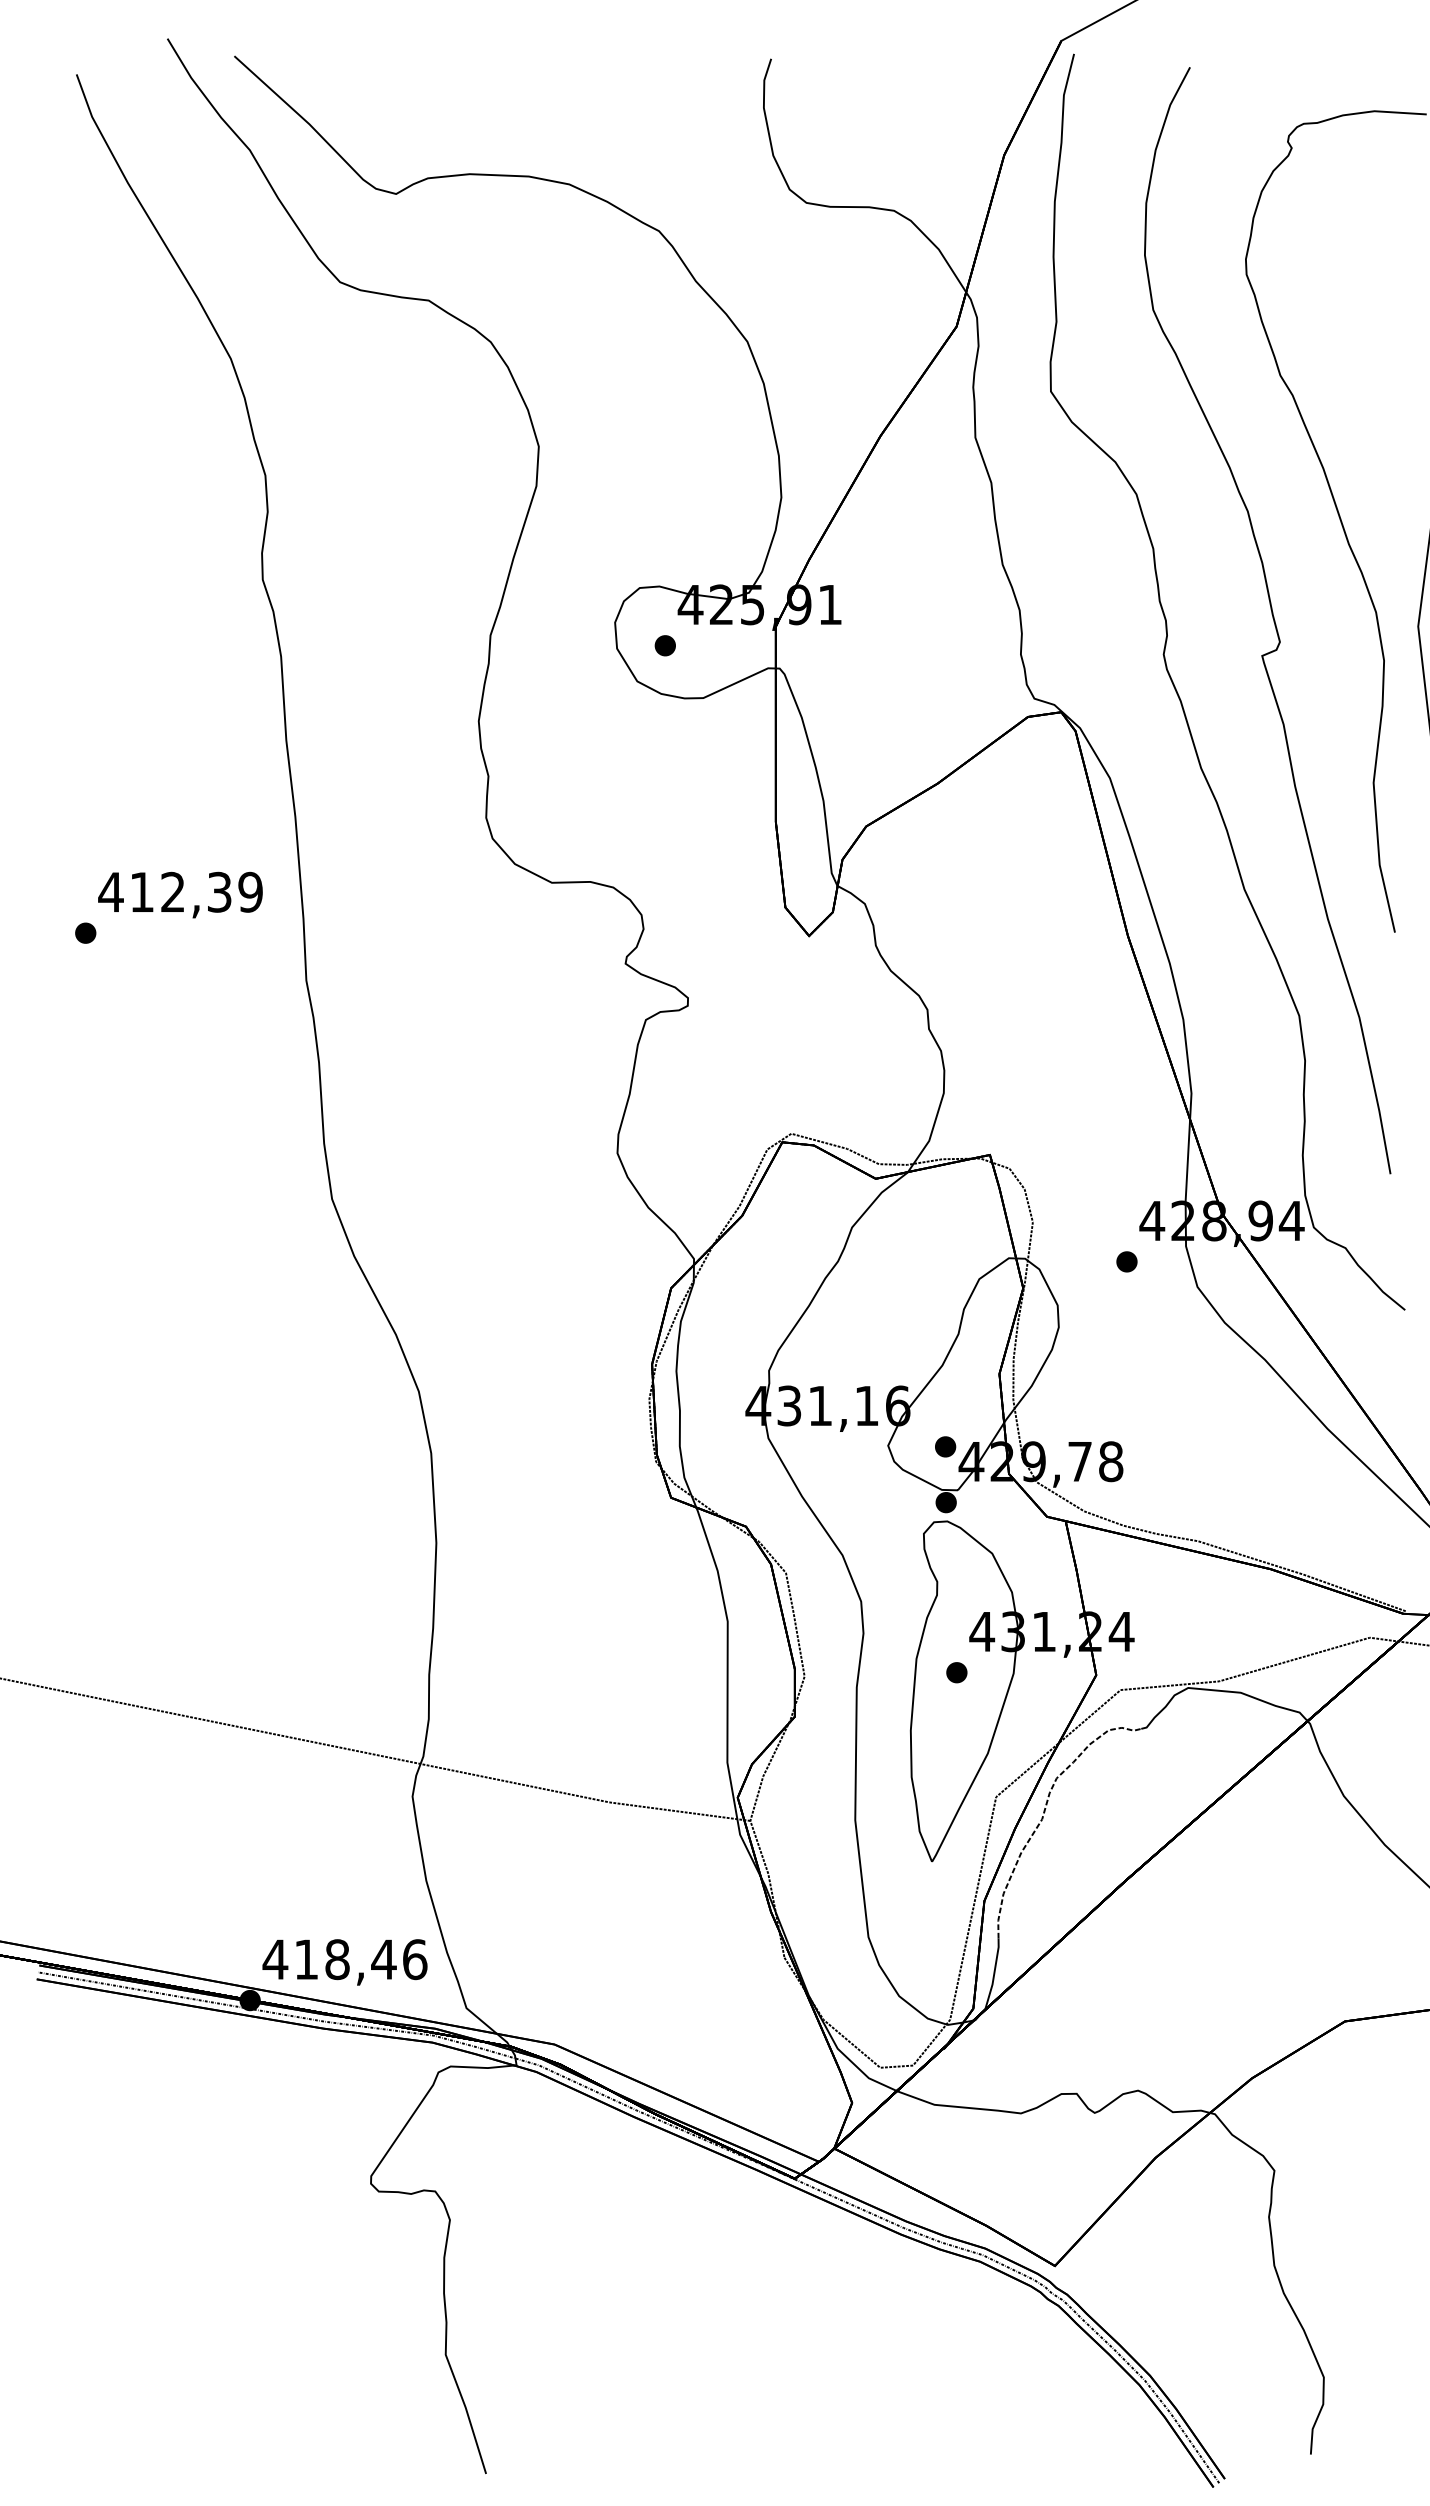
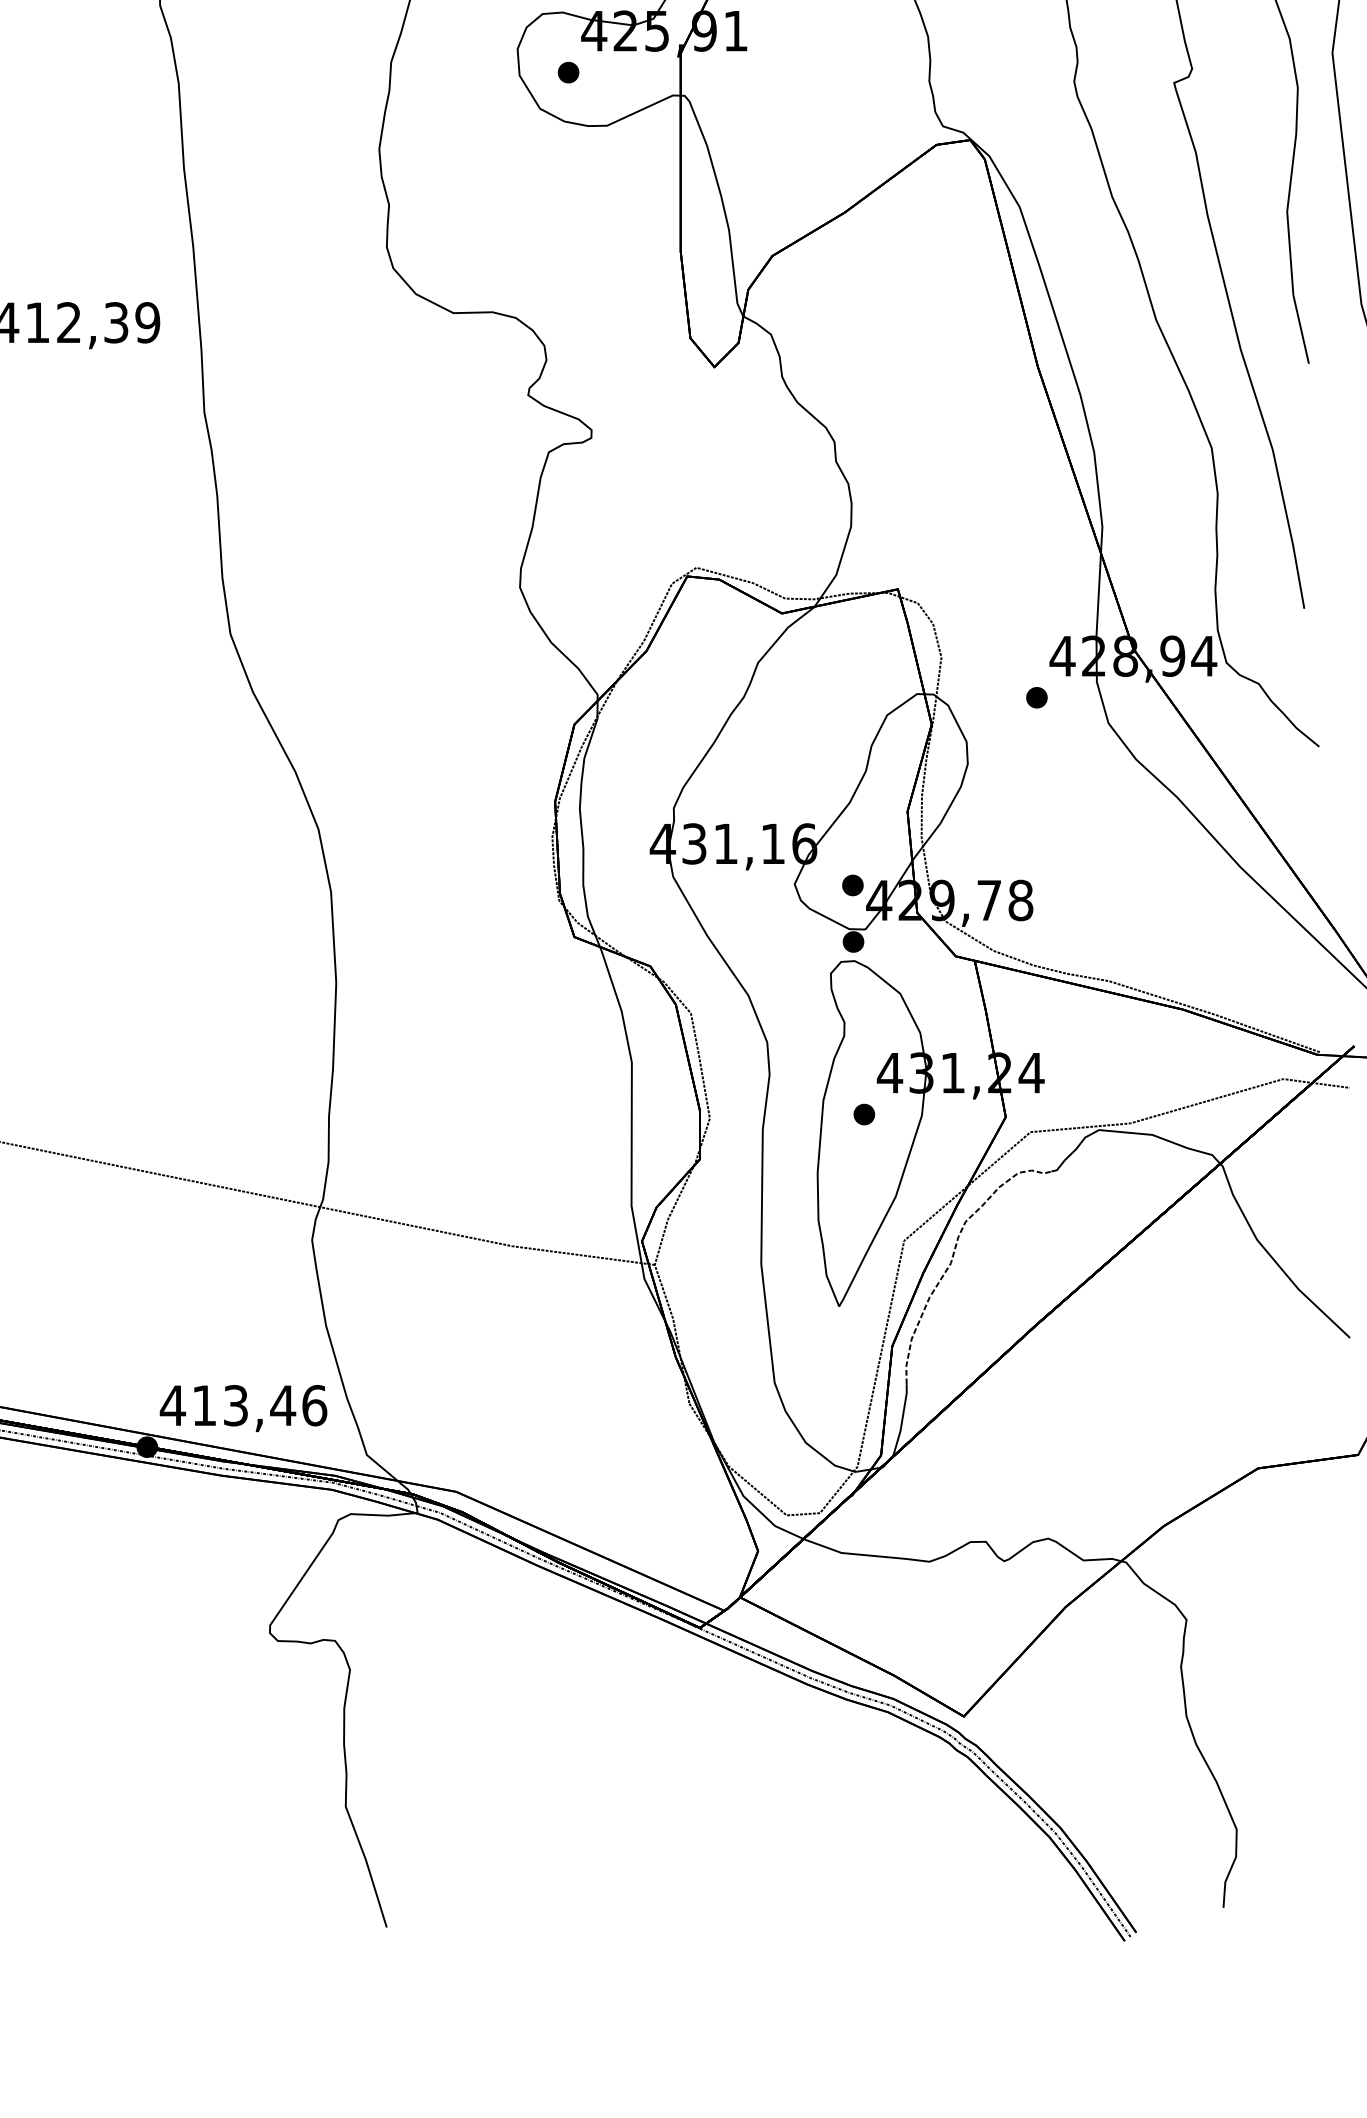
text: (337, 1959) -> (235, 1405), 418,46 -> 413,46

